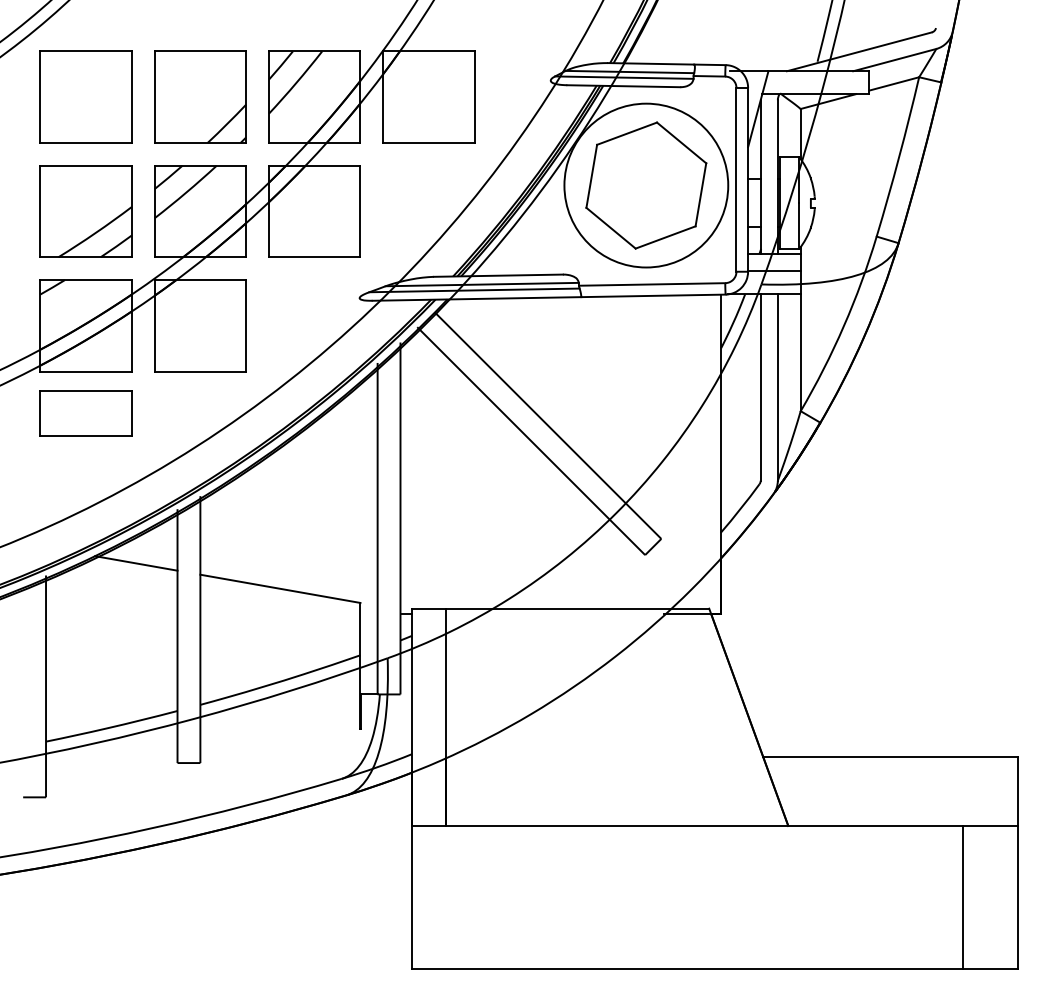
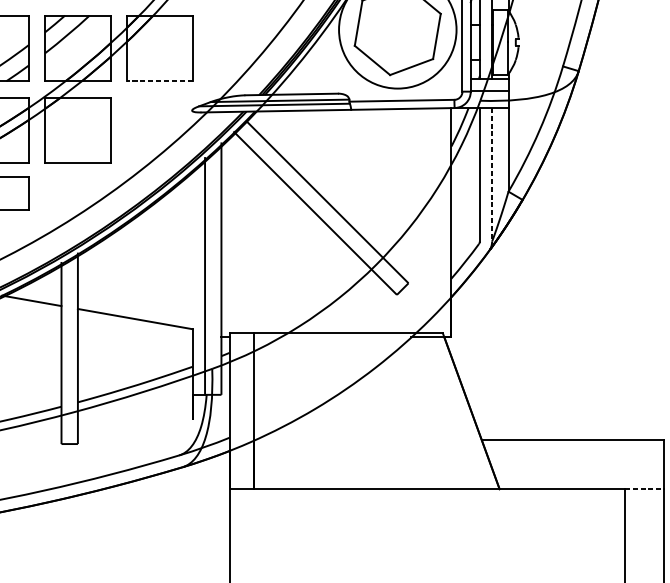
line: (314, 257) -> (159, 81), solid -> dashed
line: (777, 387) -> (491, 174), solid -> dashed
line: (990, 825) -> (644, 488), solid -> dashed

